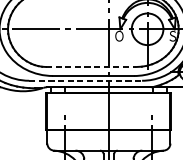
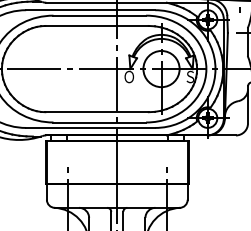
line: (91, 67) -> (97, 112), dashed -> solid
line: (85, 80) -> (90, 127), dashed -> solid

